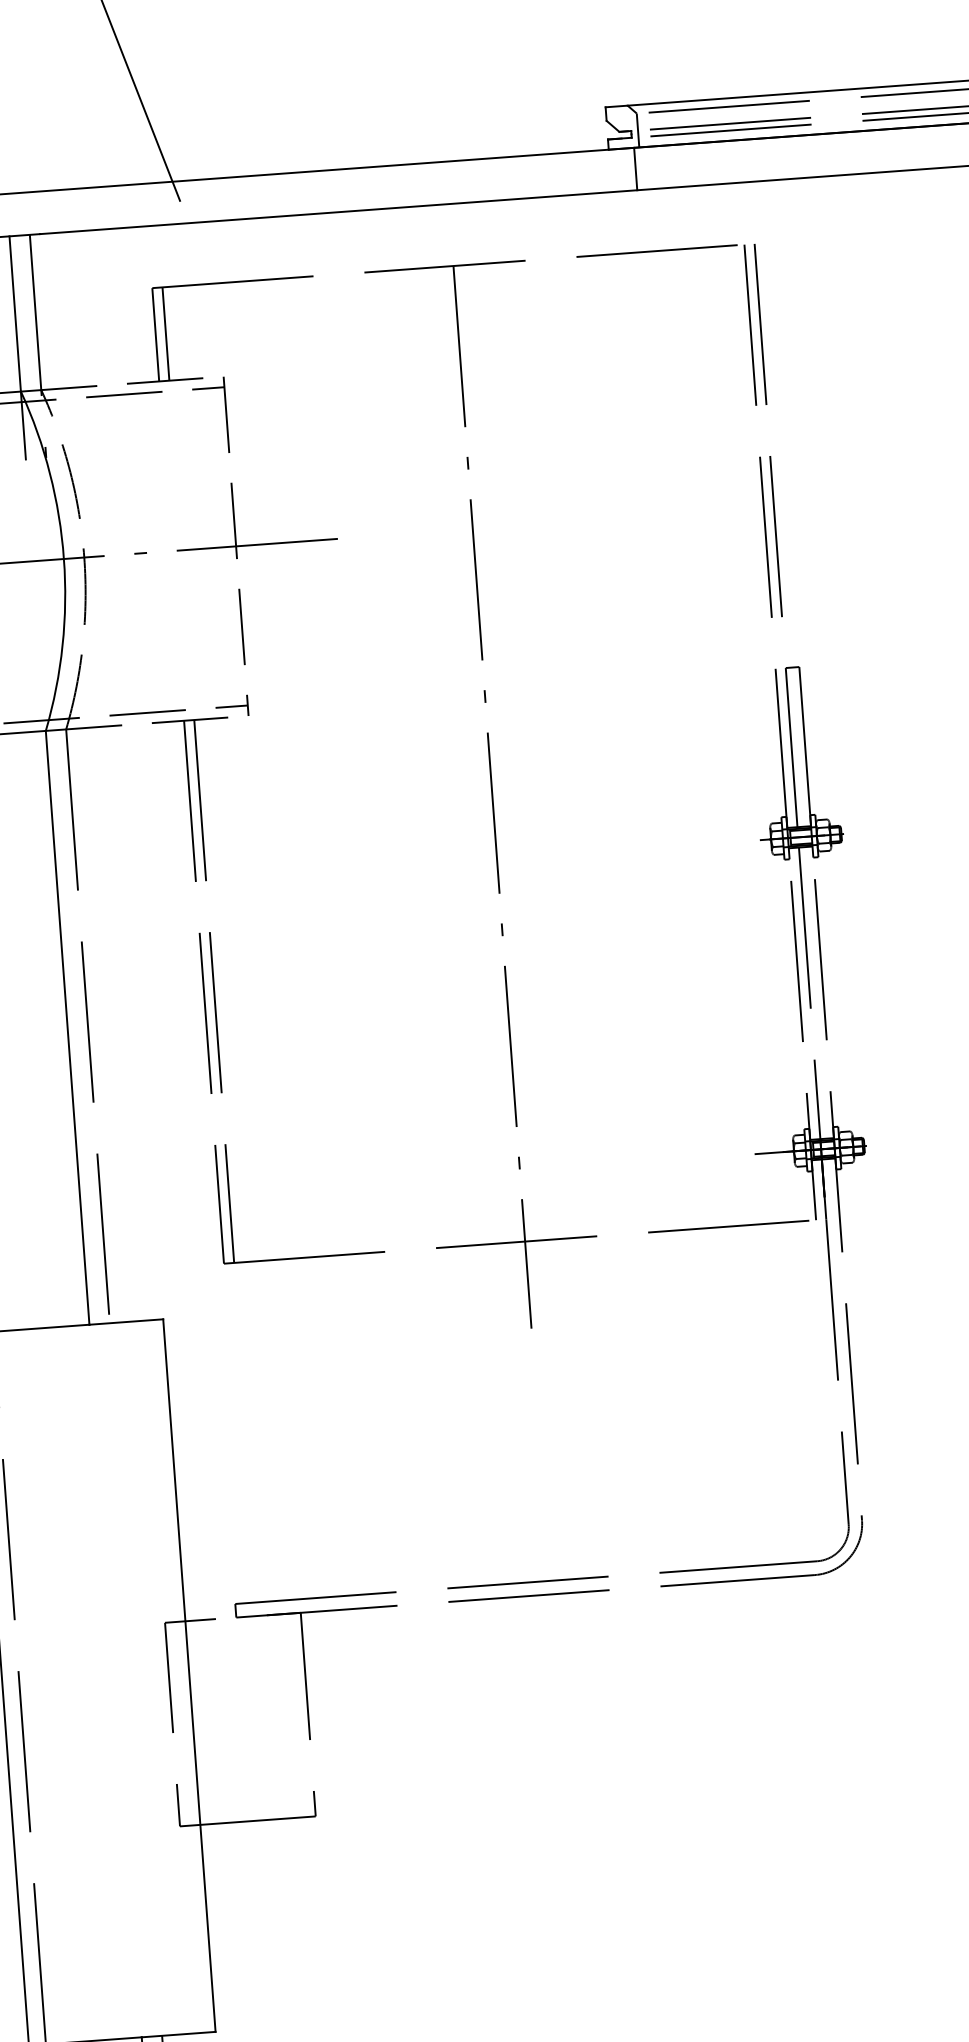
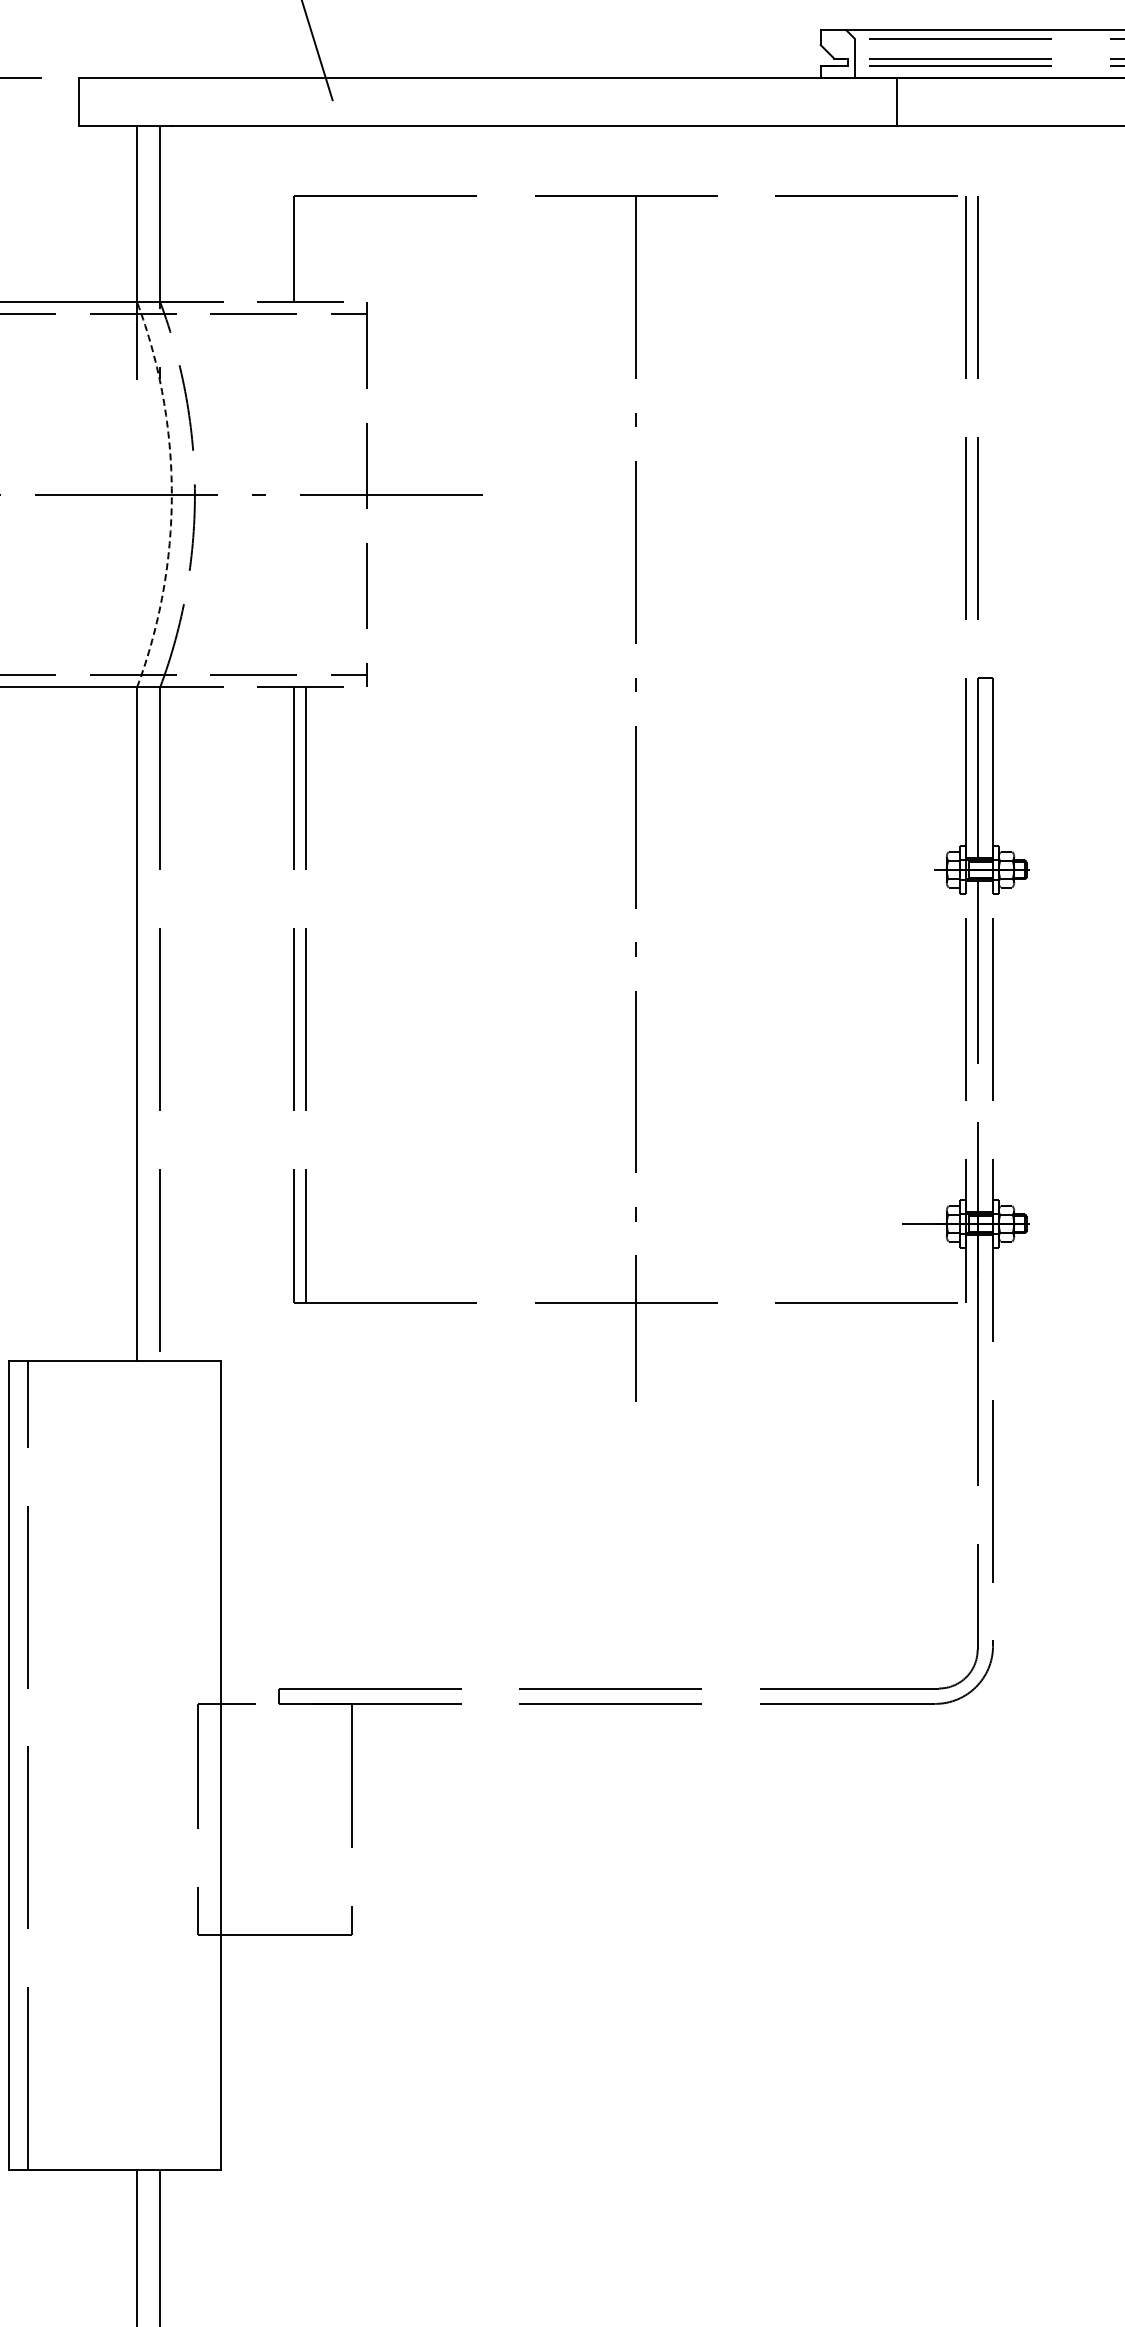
line: (635, 168) -> (896, 101), moved
line: (165, 334) -> (305, 249), removed
arc: (63, 558) -> (171, 494), solid -> dashed

